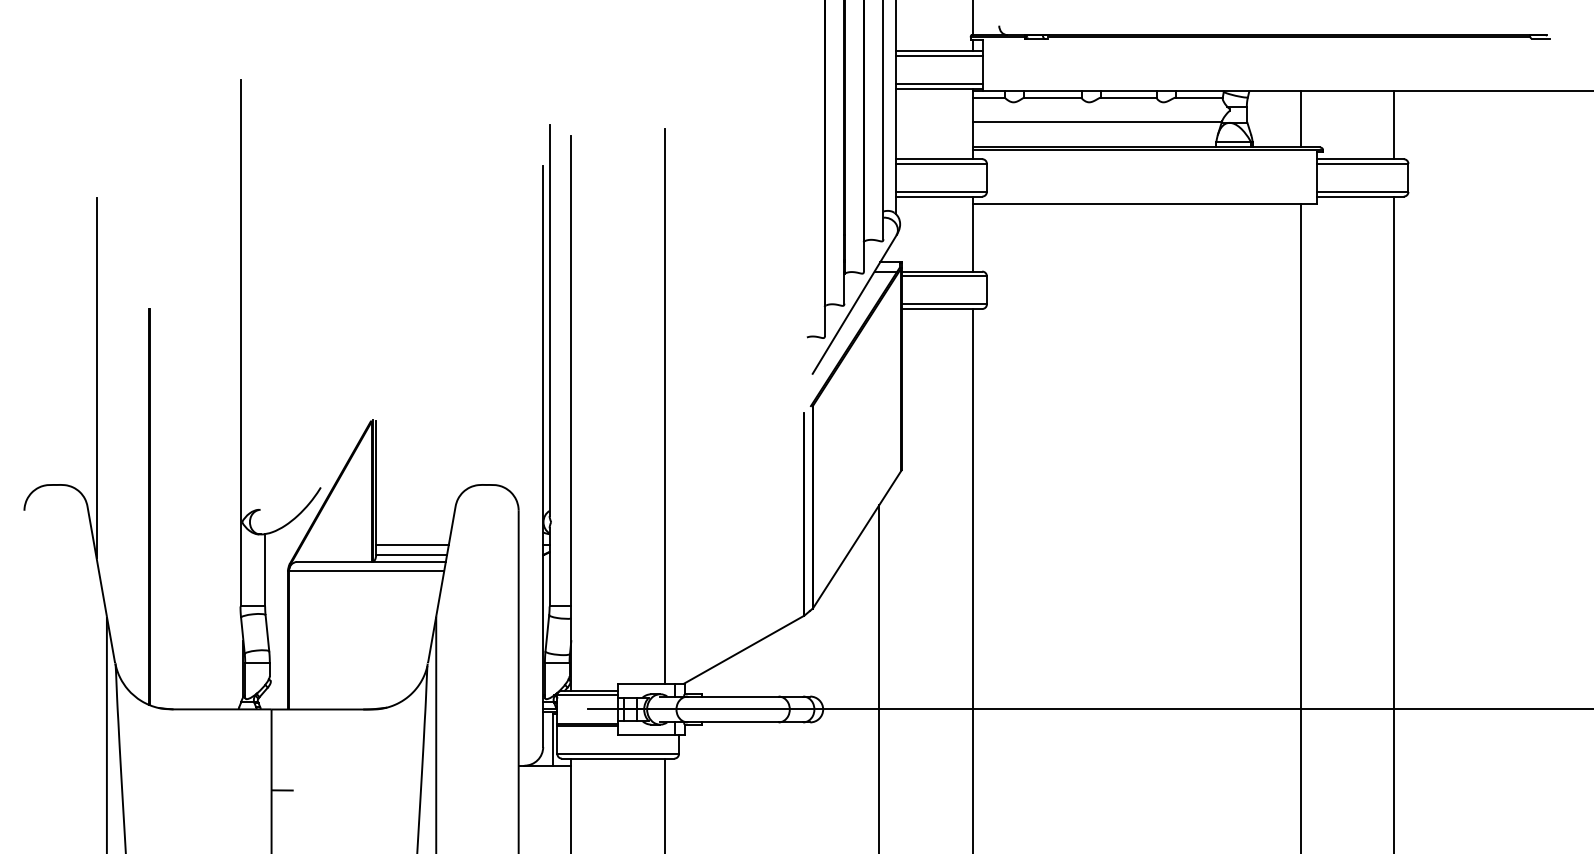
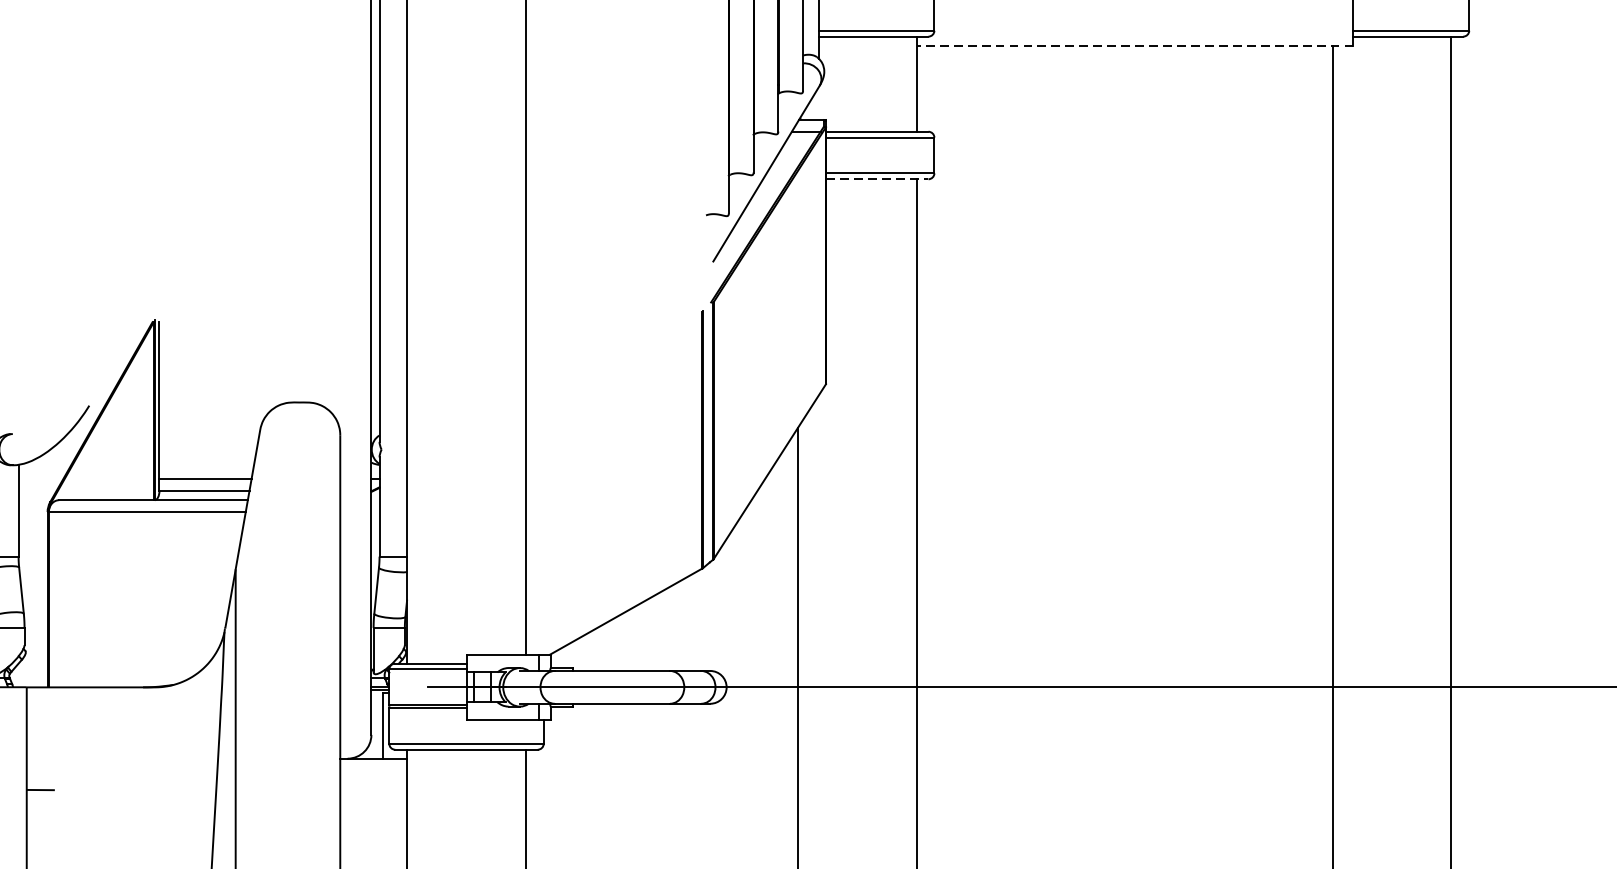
line: (1144, 203) -> (1134, 45), solid -> dashed
line: (942, 309) -> (878, 179), solid -> dashed

